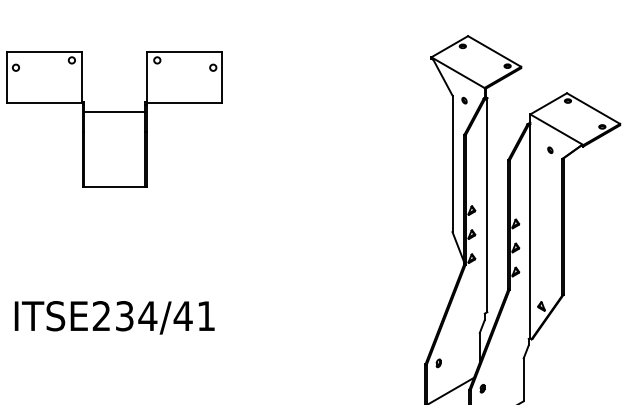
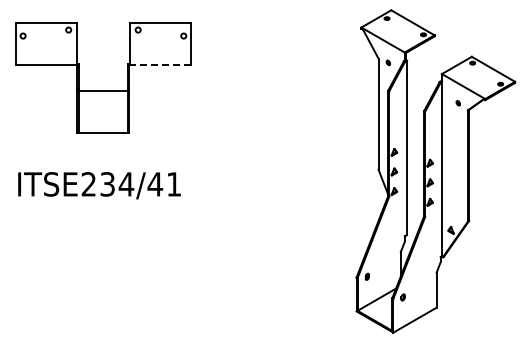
line: (184, 103) -> (160, 65), solid -> dashed
line: (114, 112) -> (103, 91), moved
text: (114, 317) -> (99, 185), moved

